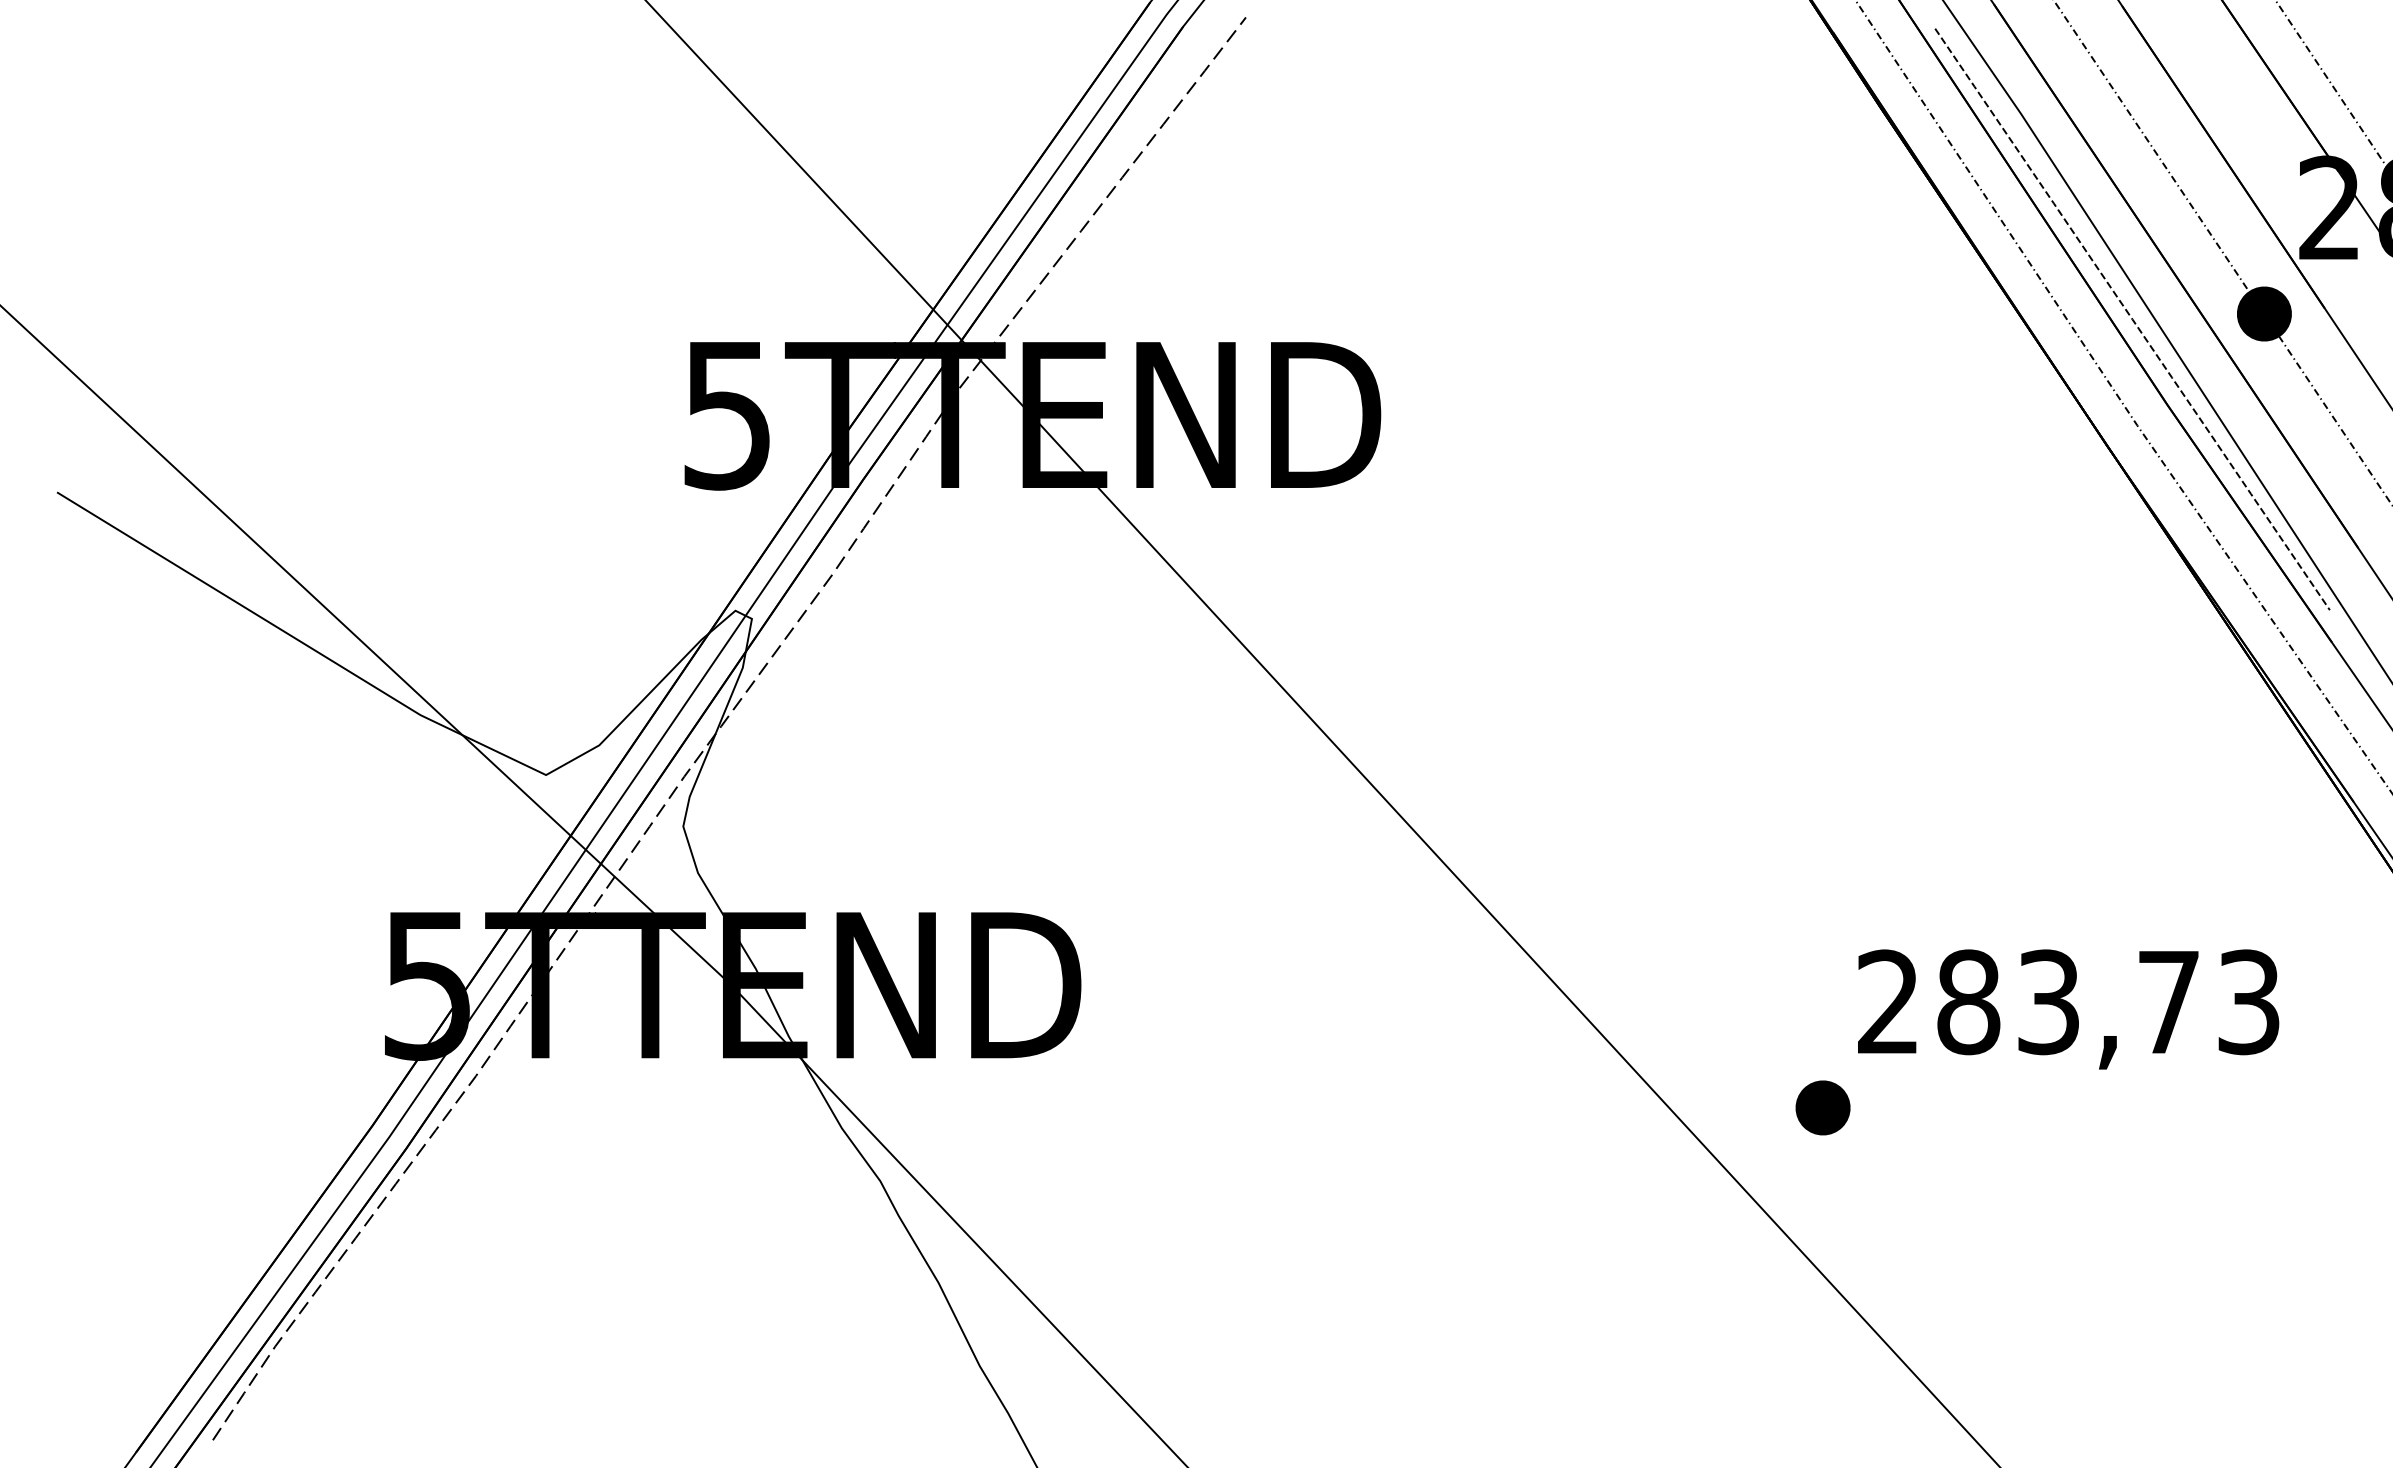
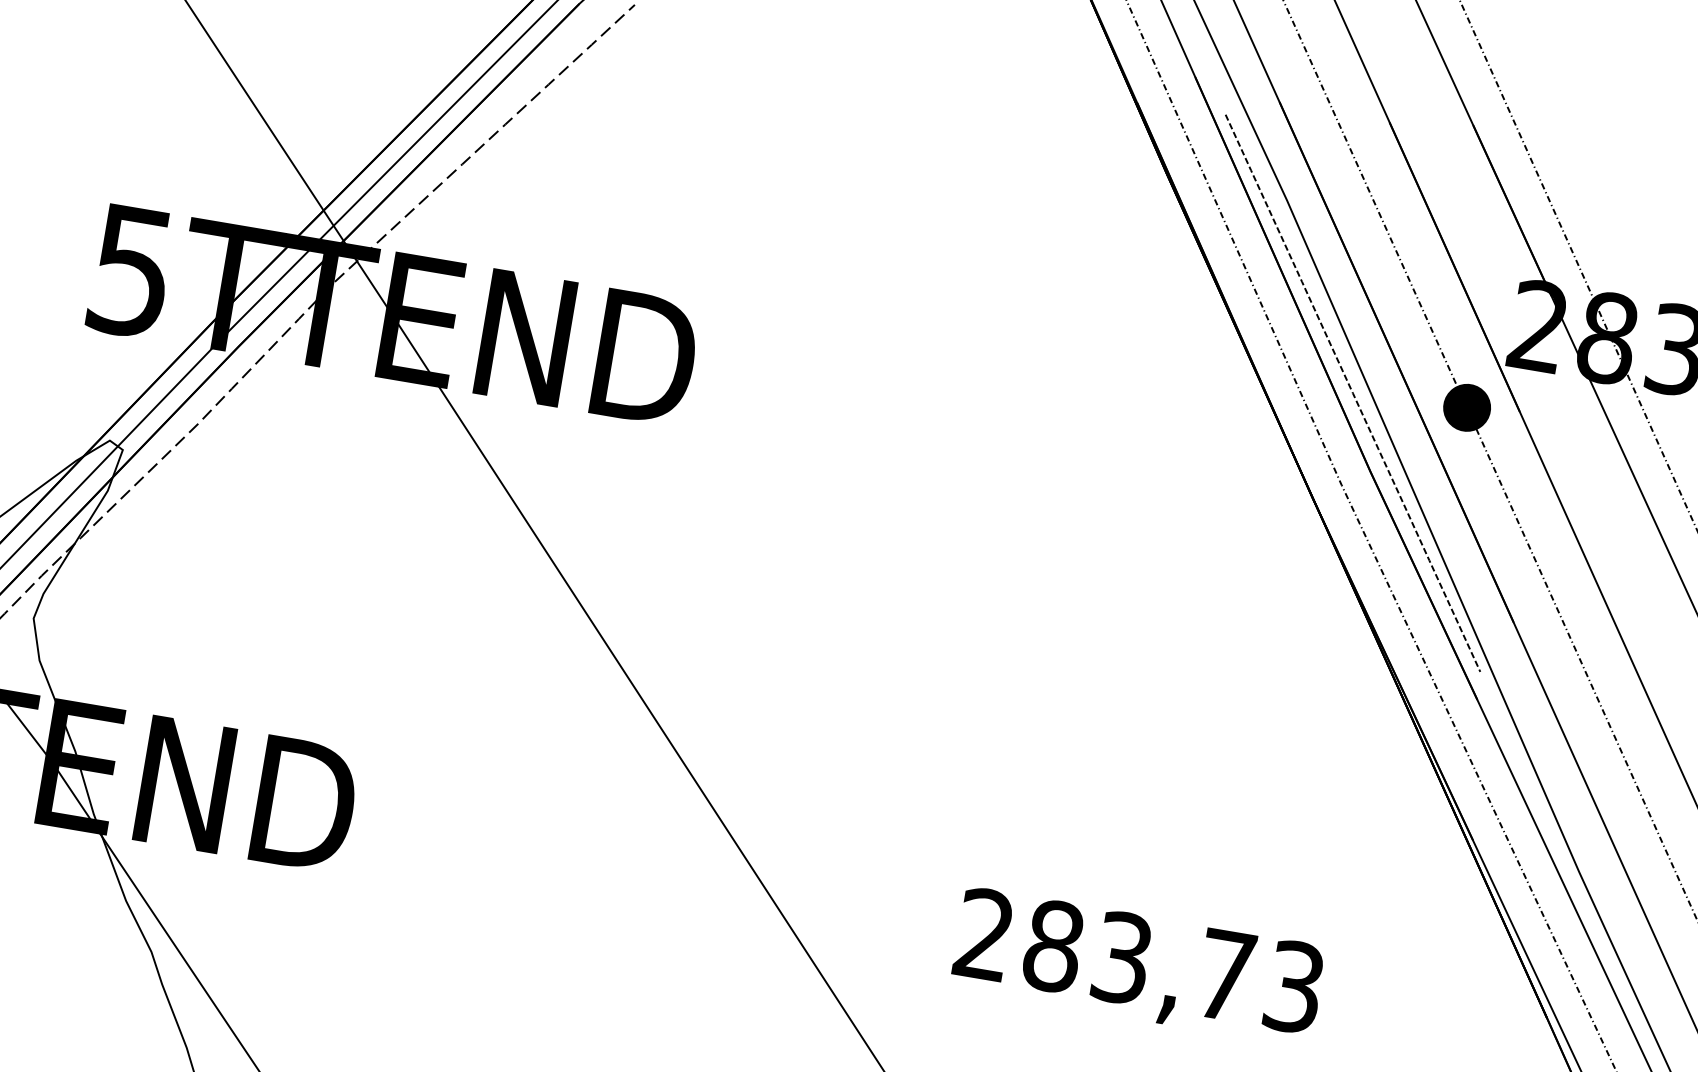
text: (2068, 1009) -> (1138, 967), moved
part: (1822, 1107) -> (971, 1025), removed

